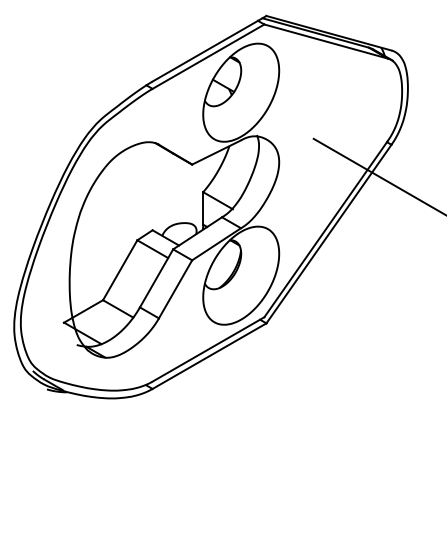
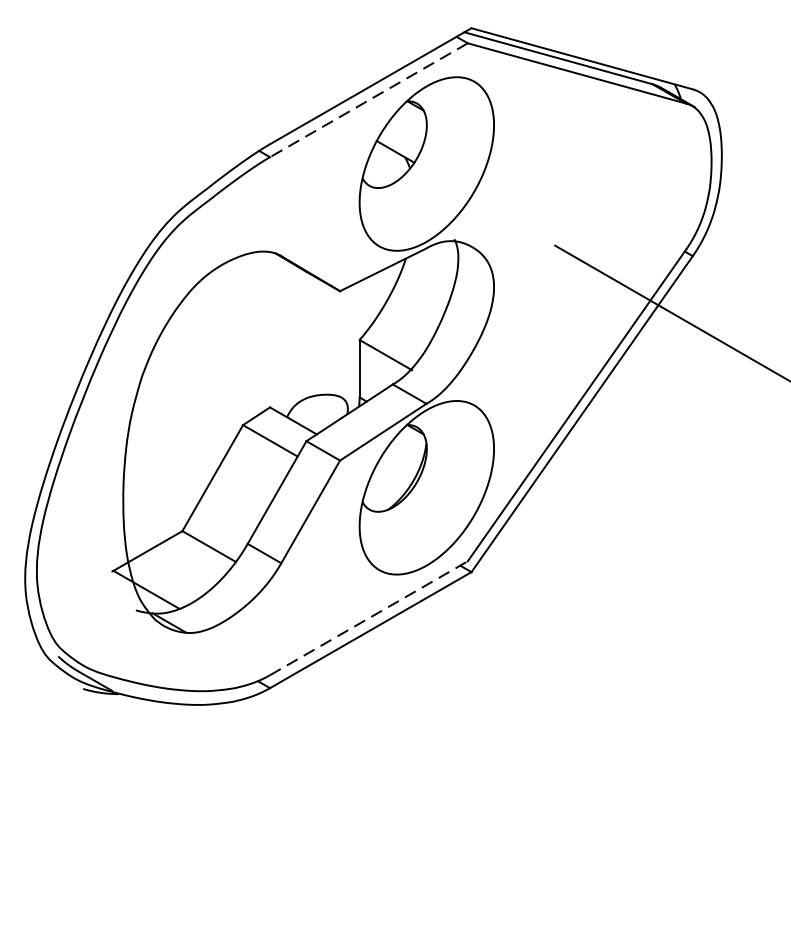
line: (208, 56) -> (368, 99), solid -> dashed
line: (208, 349) -> (368, 618), solid -> dashed

